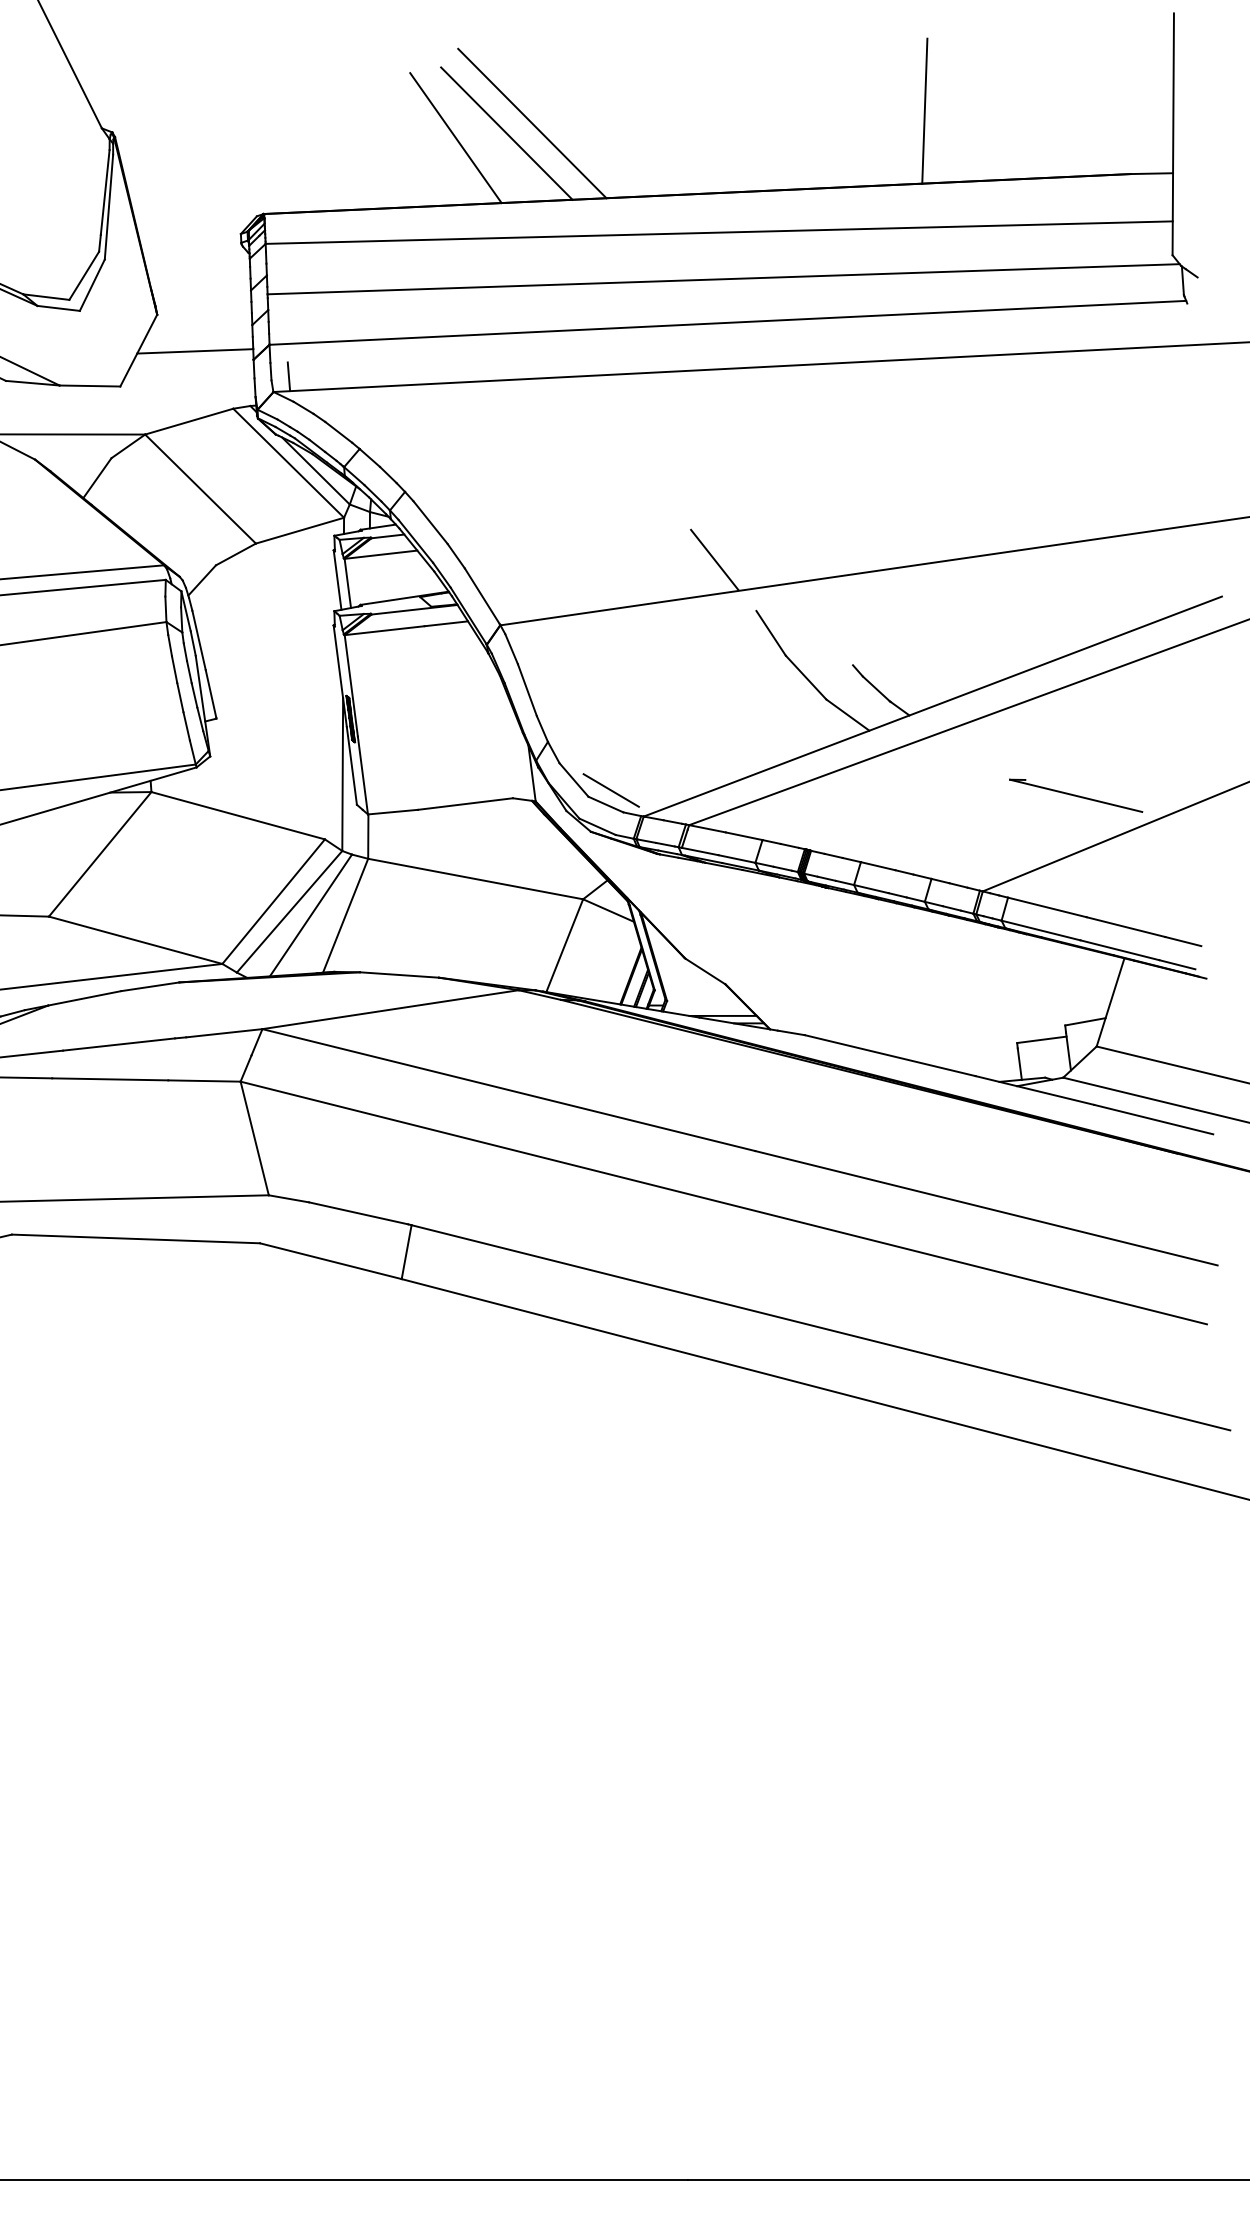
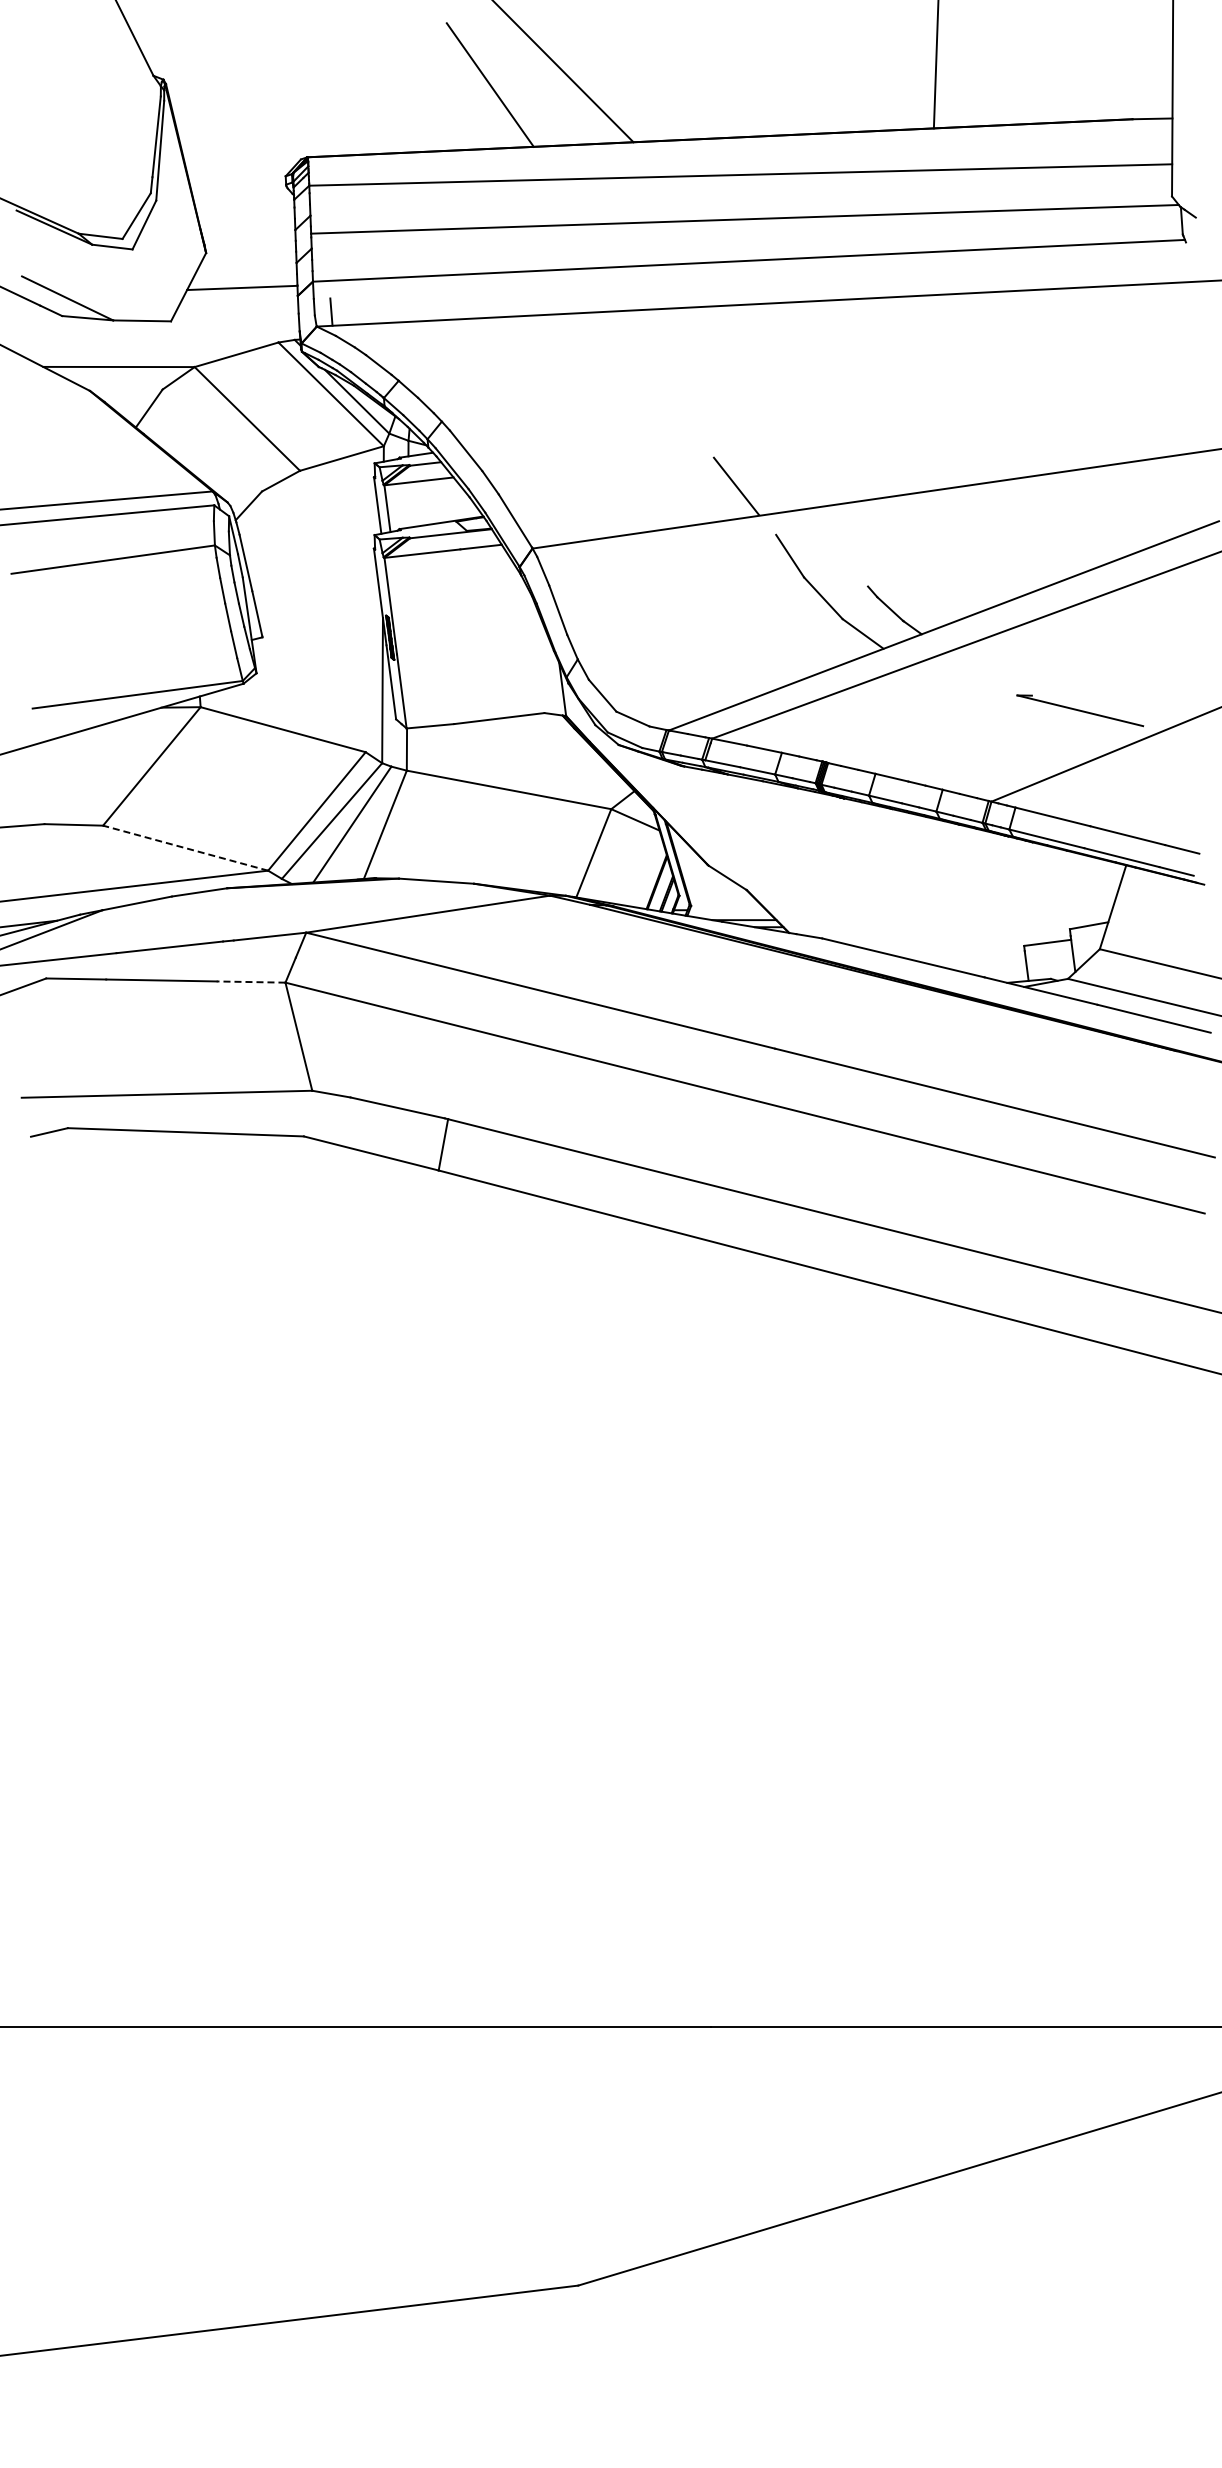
line: (506, 133) -> (538, 80), removed
line: (610, 790) -> (637, 705), removed
line: (135, 940) -> (185, 848), solid -> dashed
line: (203, 1081) -> (250, 982), solid -> dashed

